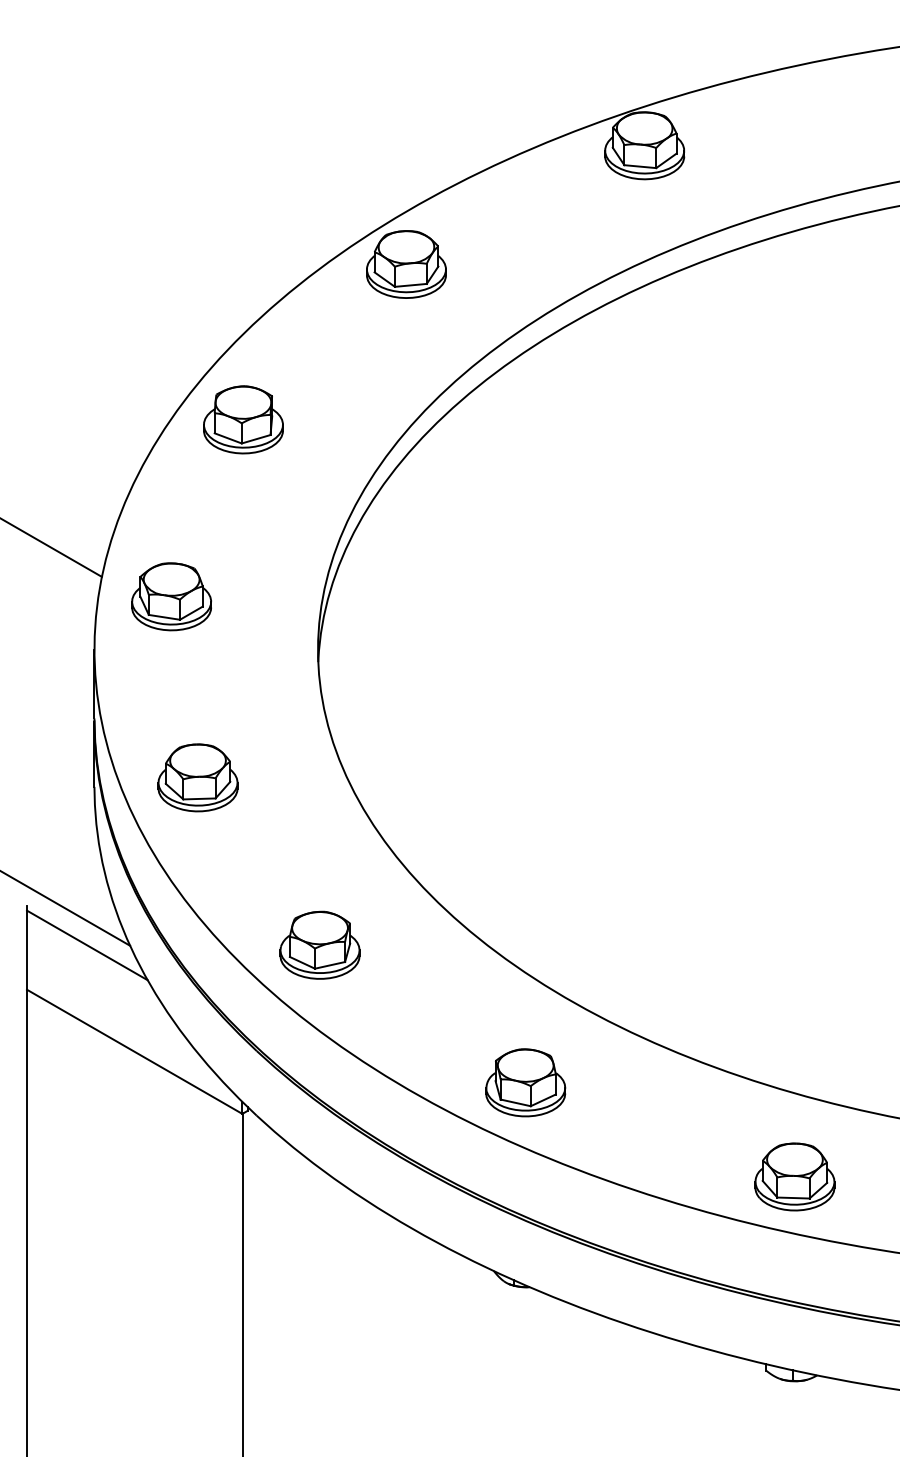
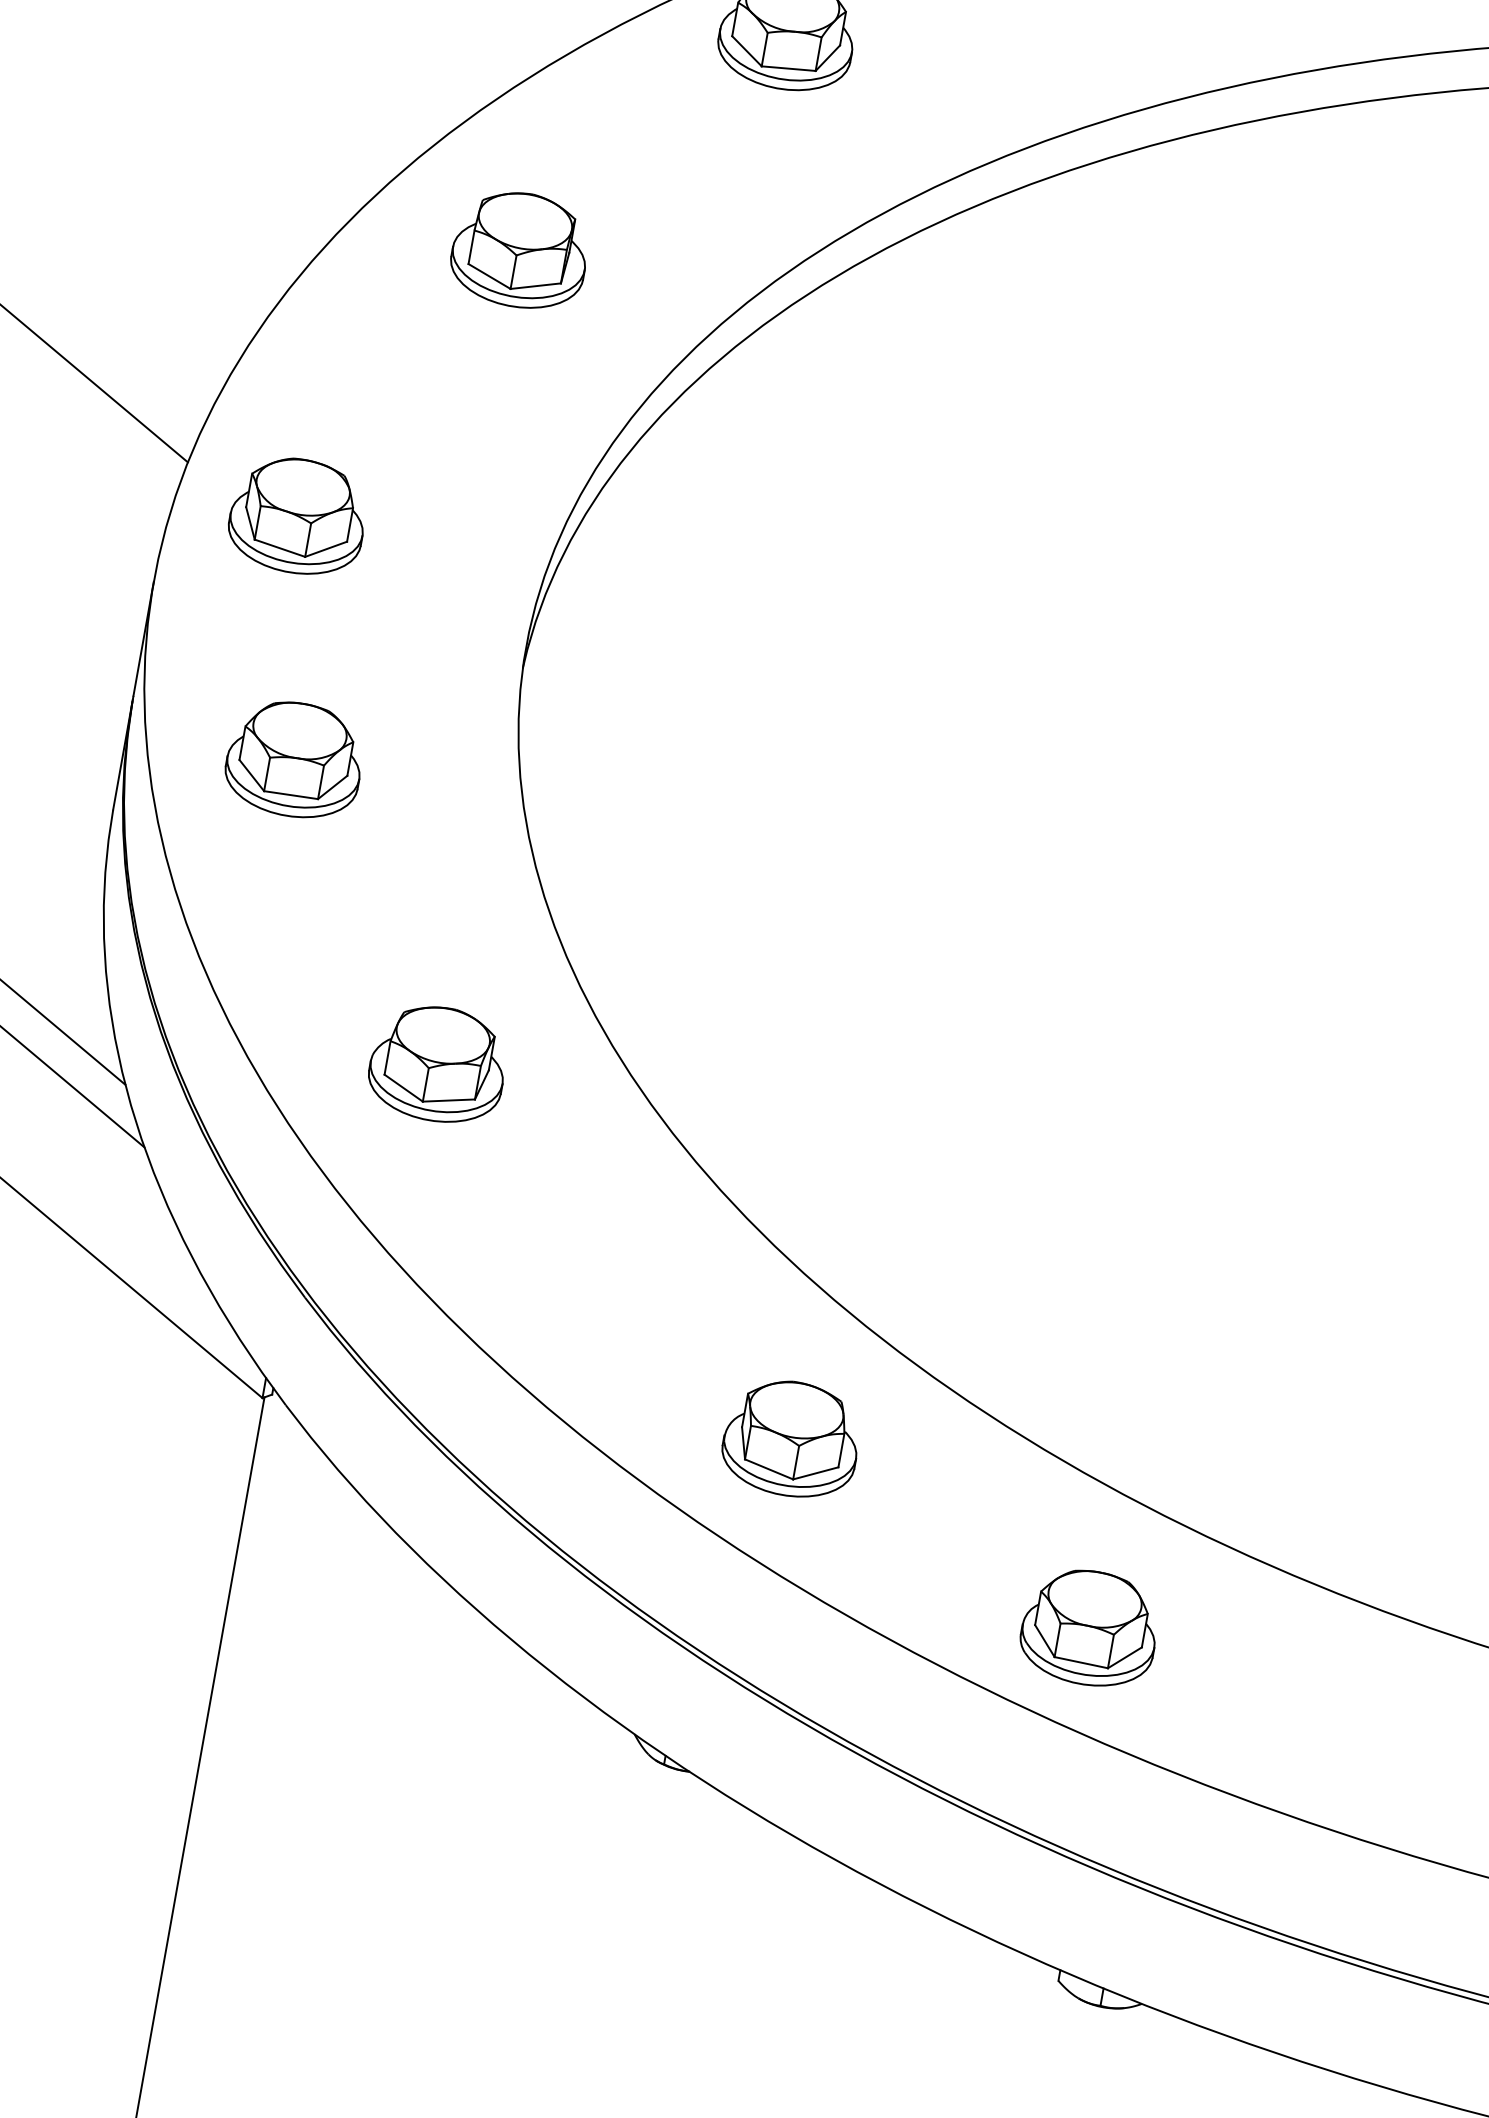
part: (243, 419) -> (520, 249), moved
part: (197, 777) -> (294, 758), moved
part: (319, 944) -> (437, 1062), moved
part: (525, 1082) -> (791, 1438), moved
part: (794, 1176) -> (1089, 1627), moved

